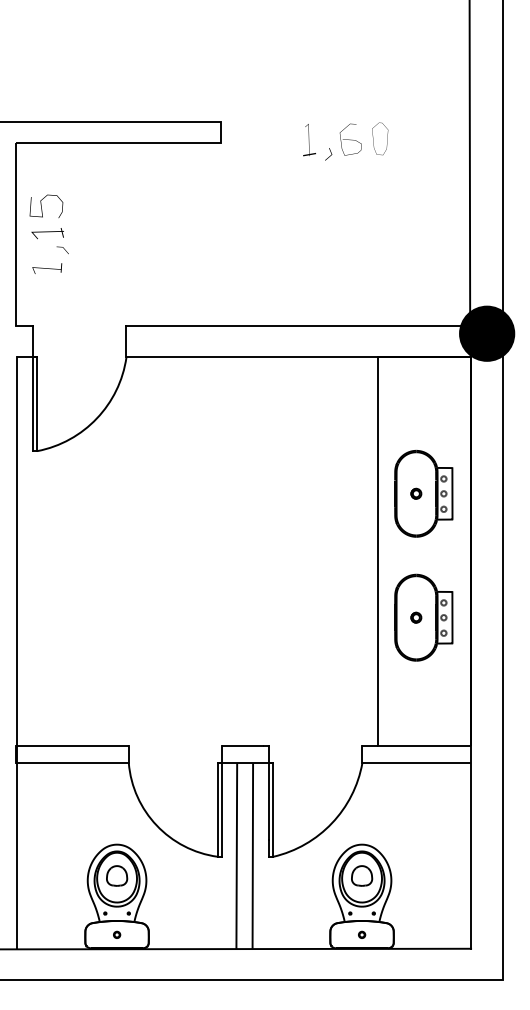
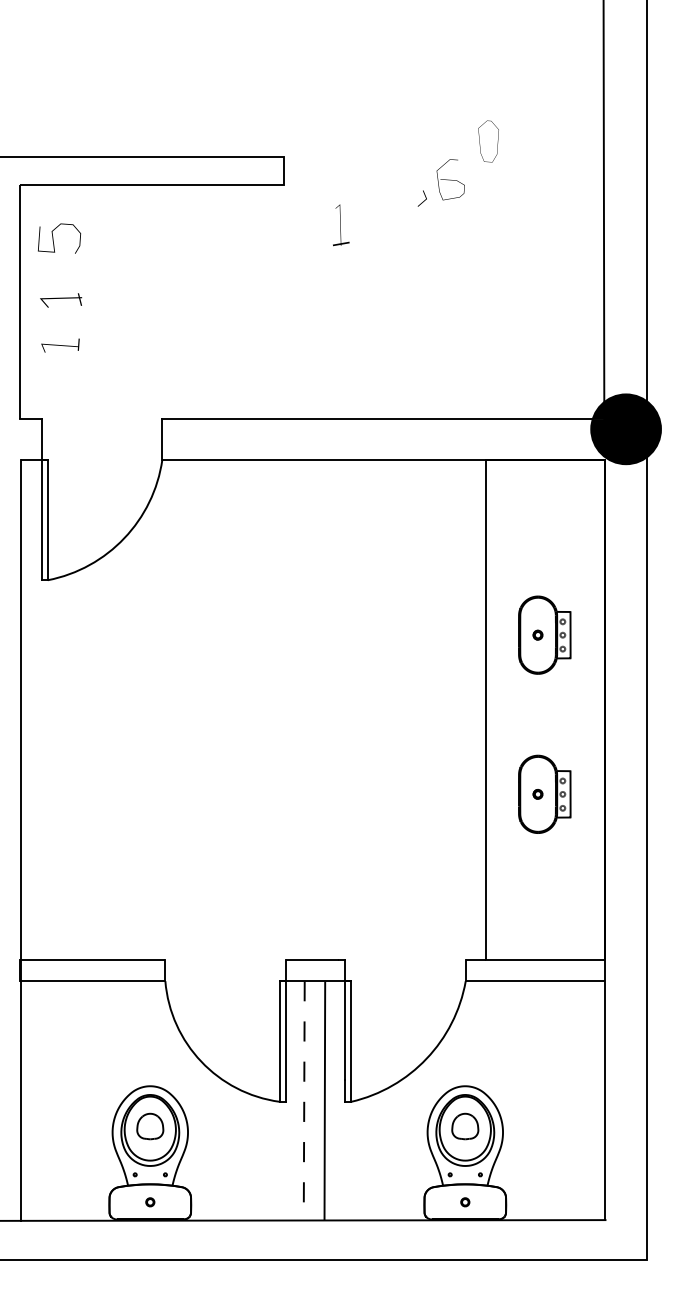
part: (380, 138) -> (489, 140), moved
part: (309, 140) -> (341, 225), moved
curve: (41, 206) -> (53, 238), moved
line: (63, 248) -> (81, 319), removed
part: (423, 493) -> (544, 634), size x0.7
part: (423, 617) -> (544, 794), size x0.7
line: (236, 856) -> (303, 1101), solid -> dashed

